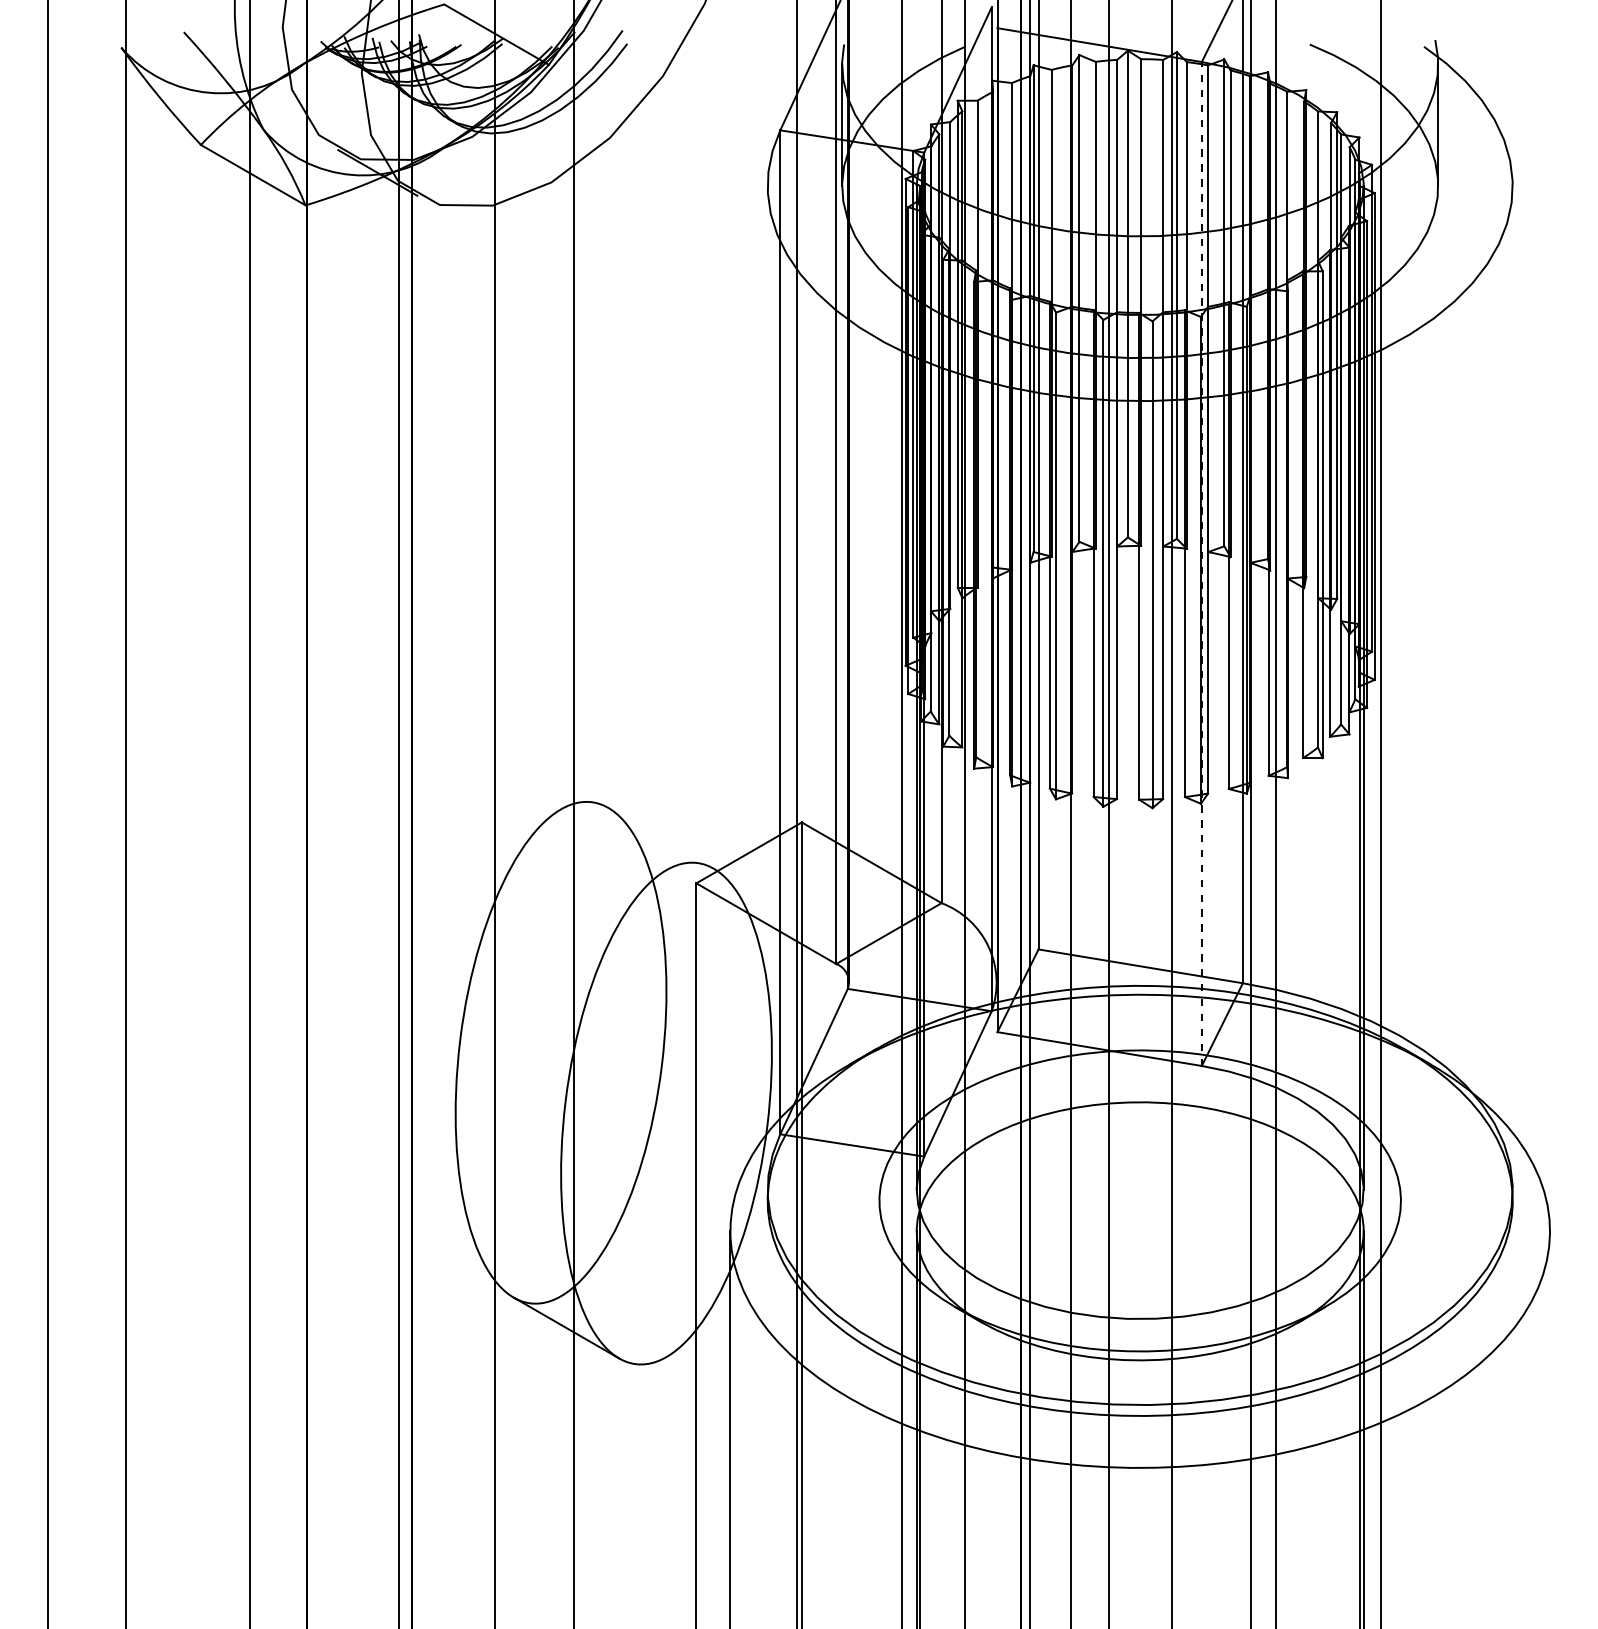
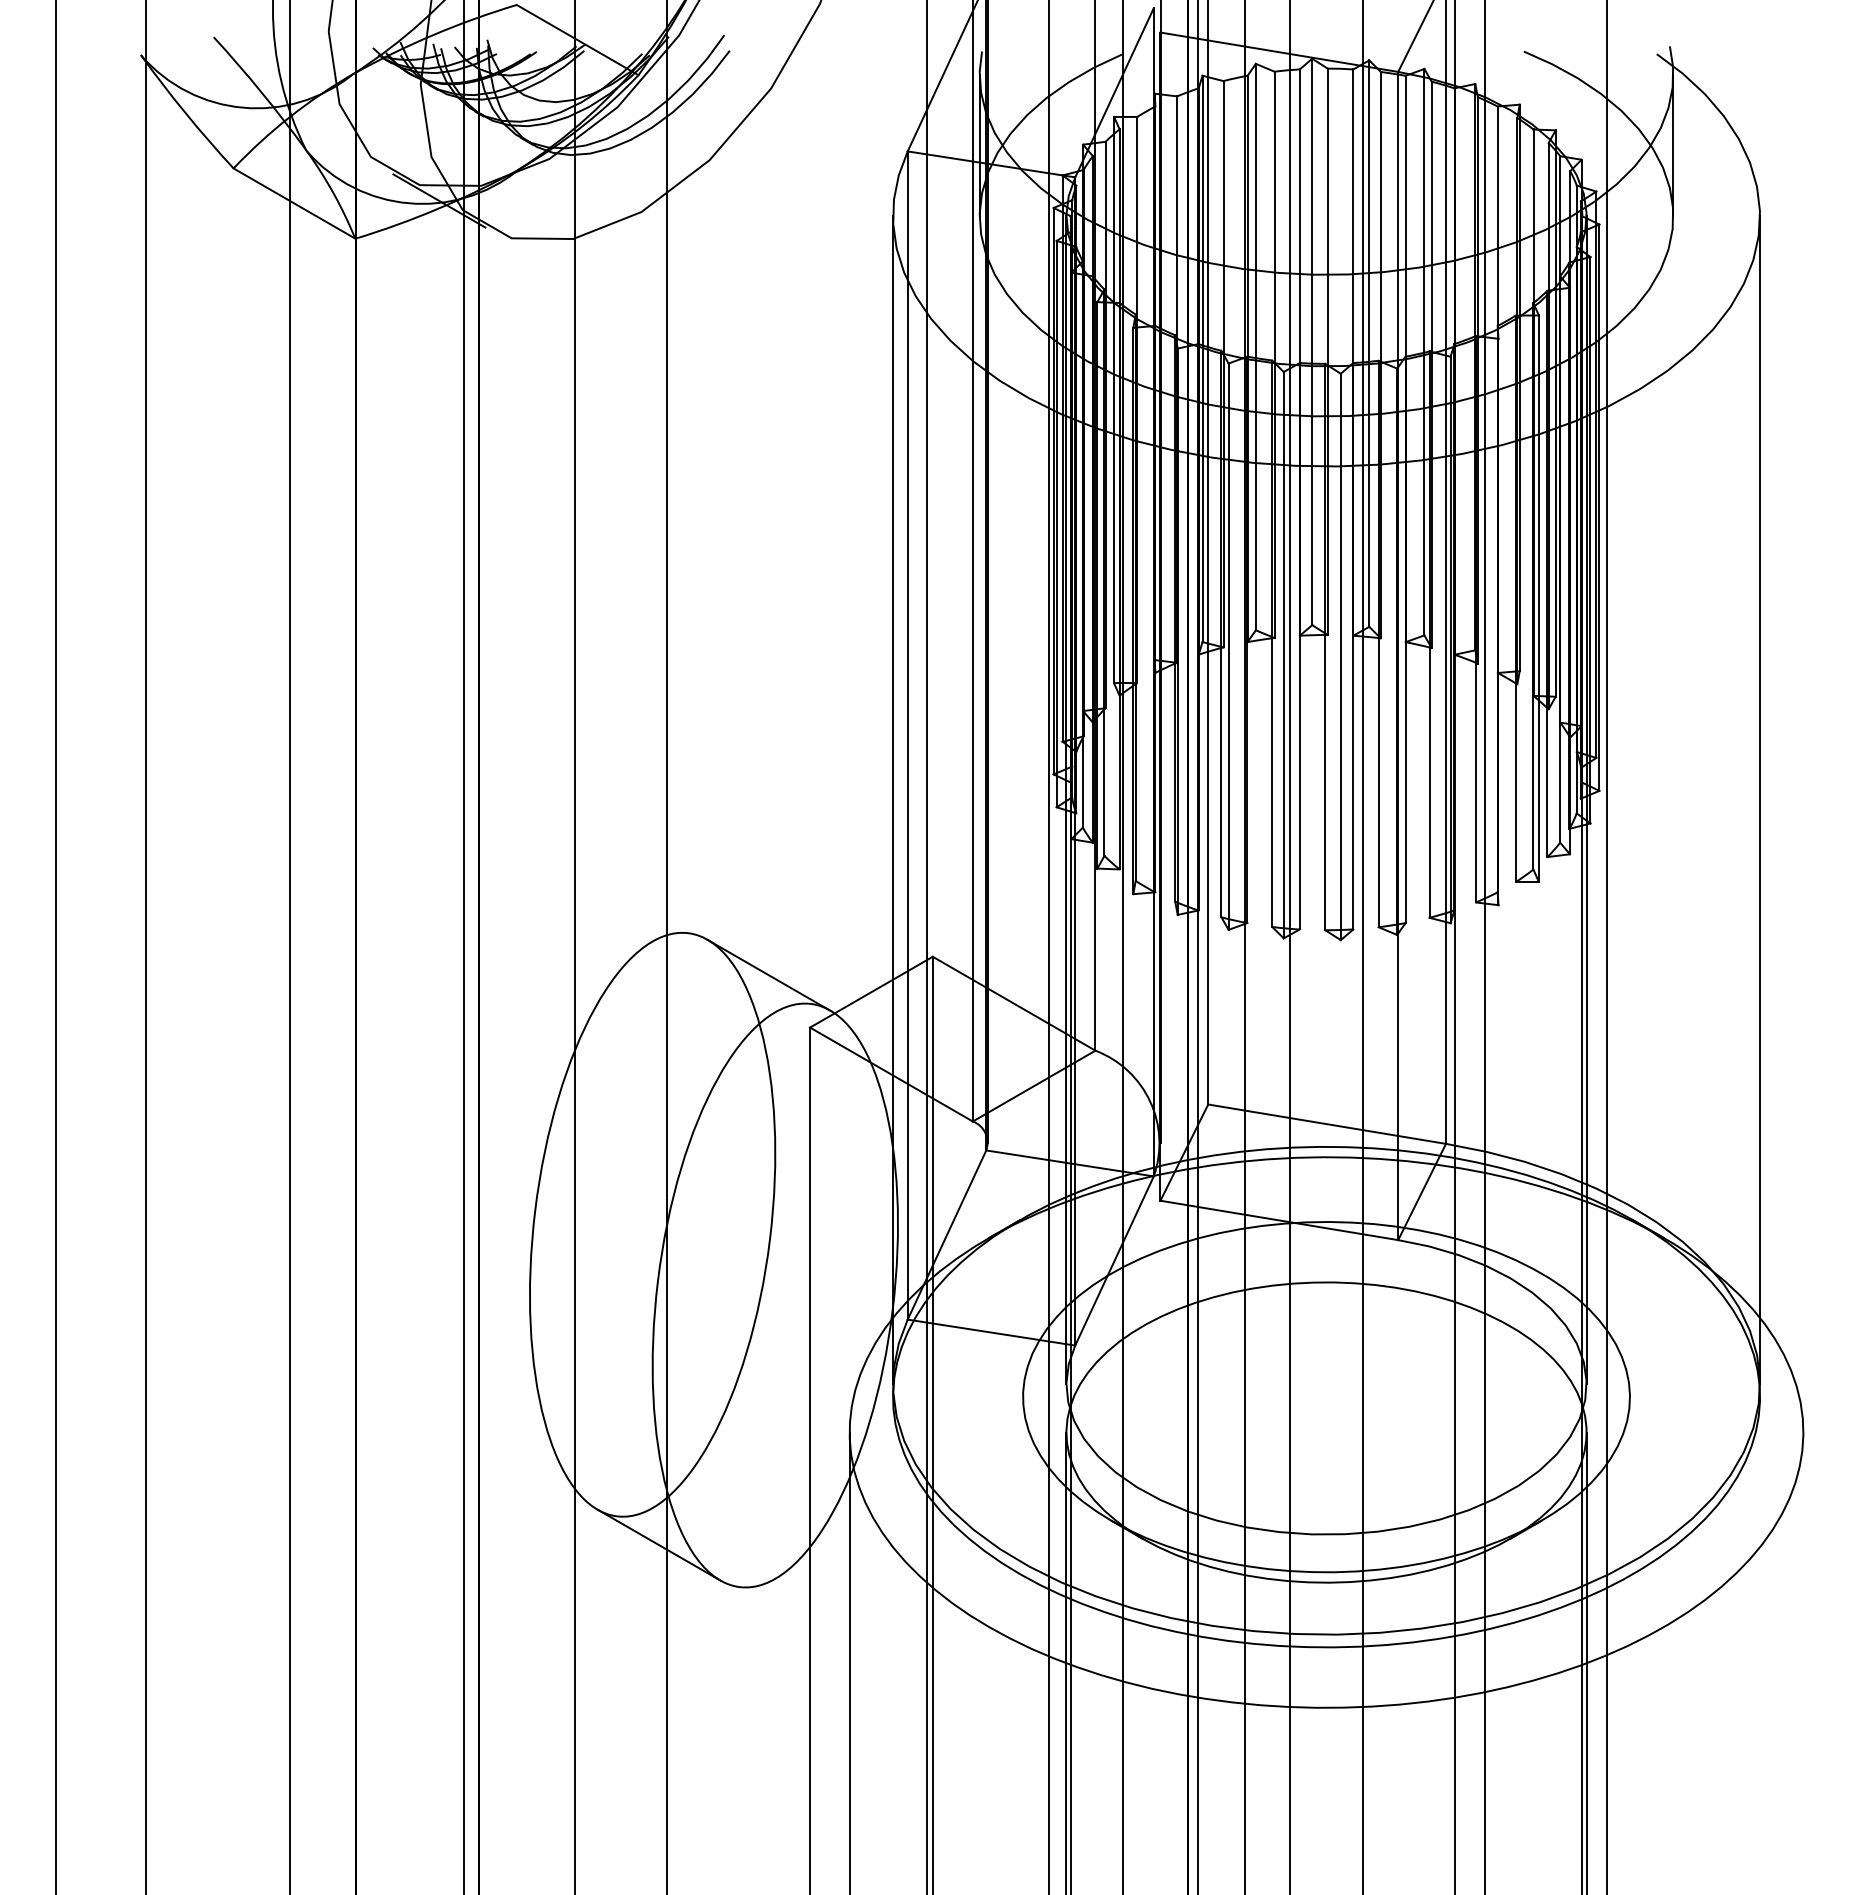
line: (1202, 563) -> (1398, 655), dashed -> solid
line: (767, 688) -> (892, 800), added
line: (1513, 688) -> (1760, 800), added
line: (660, 837) -> (768, 974), added

